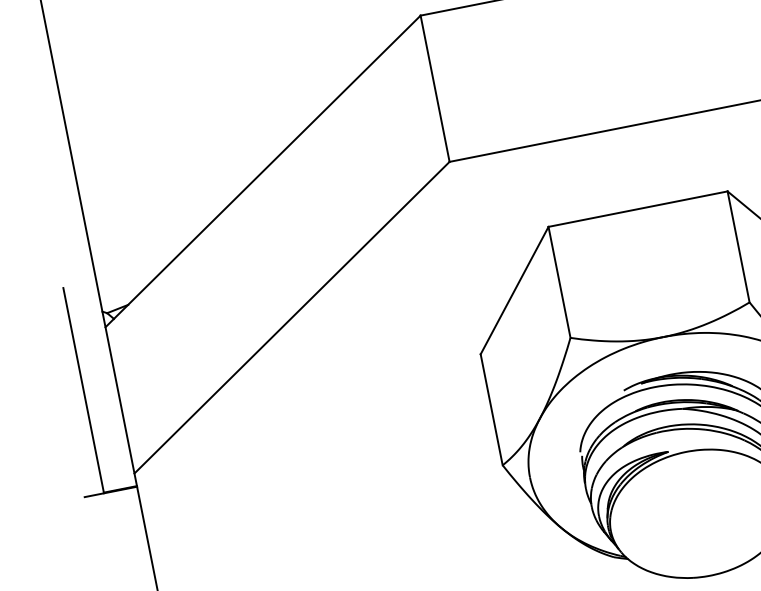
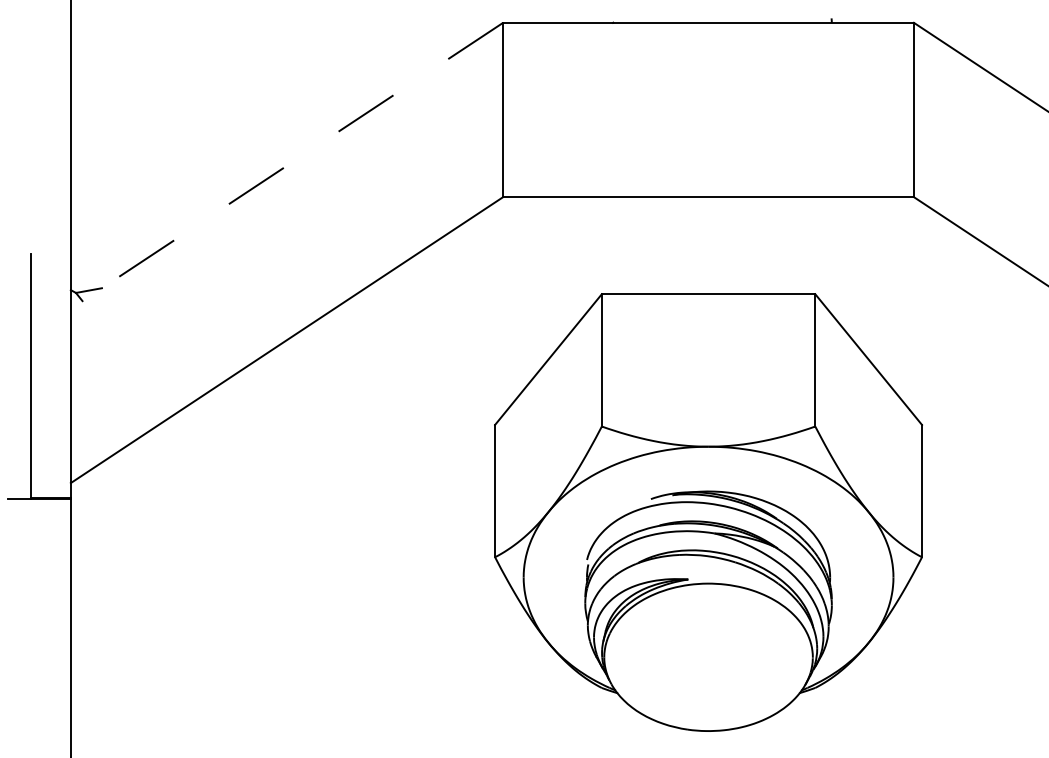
line: (262, 172) -> (286, 166), solid -> dashed

